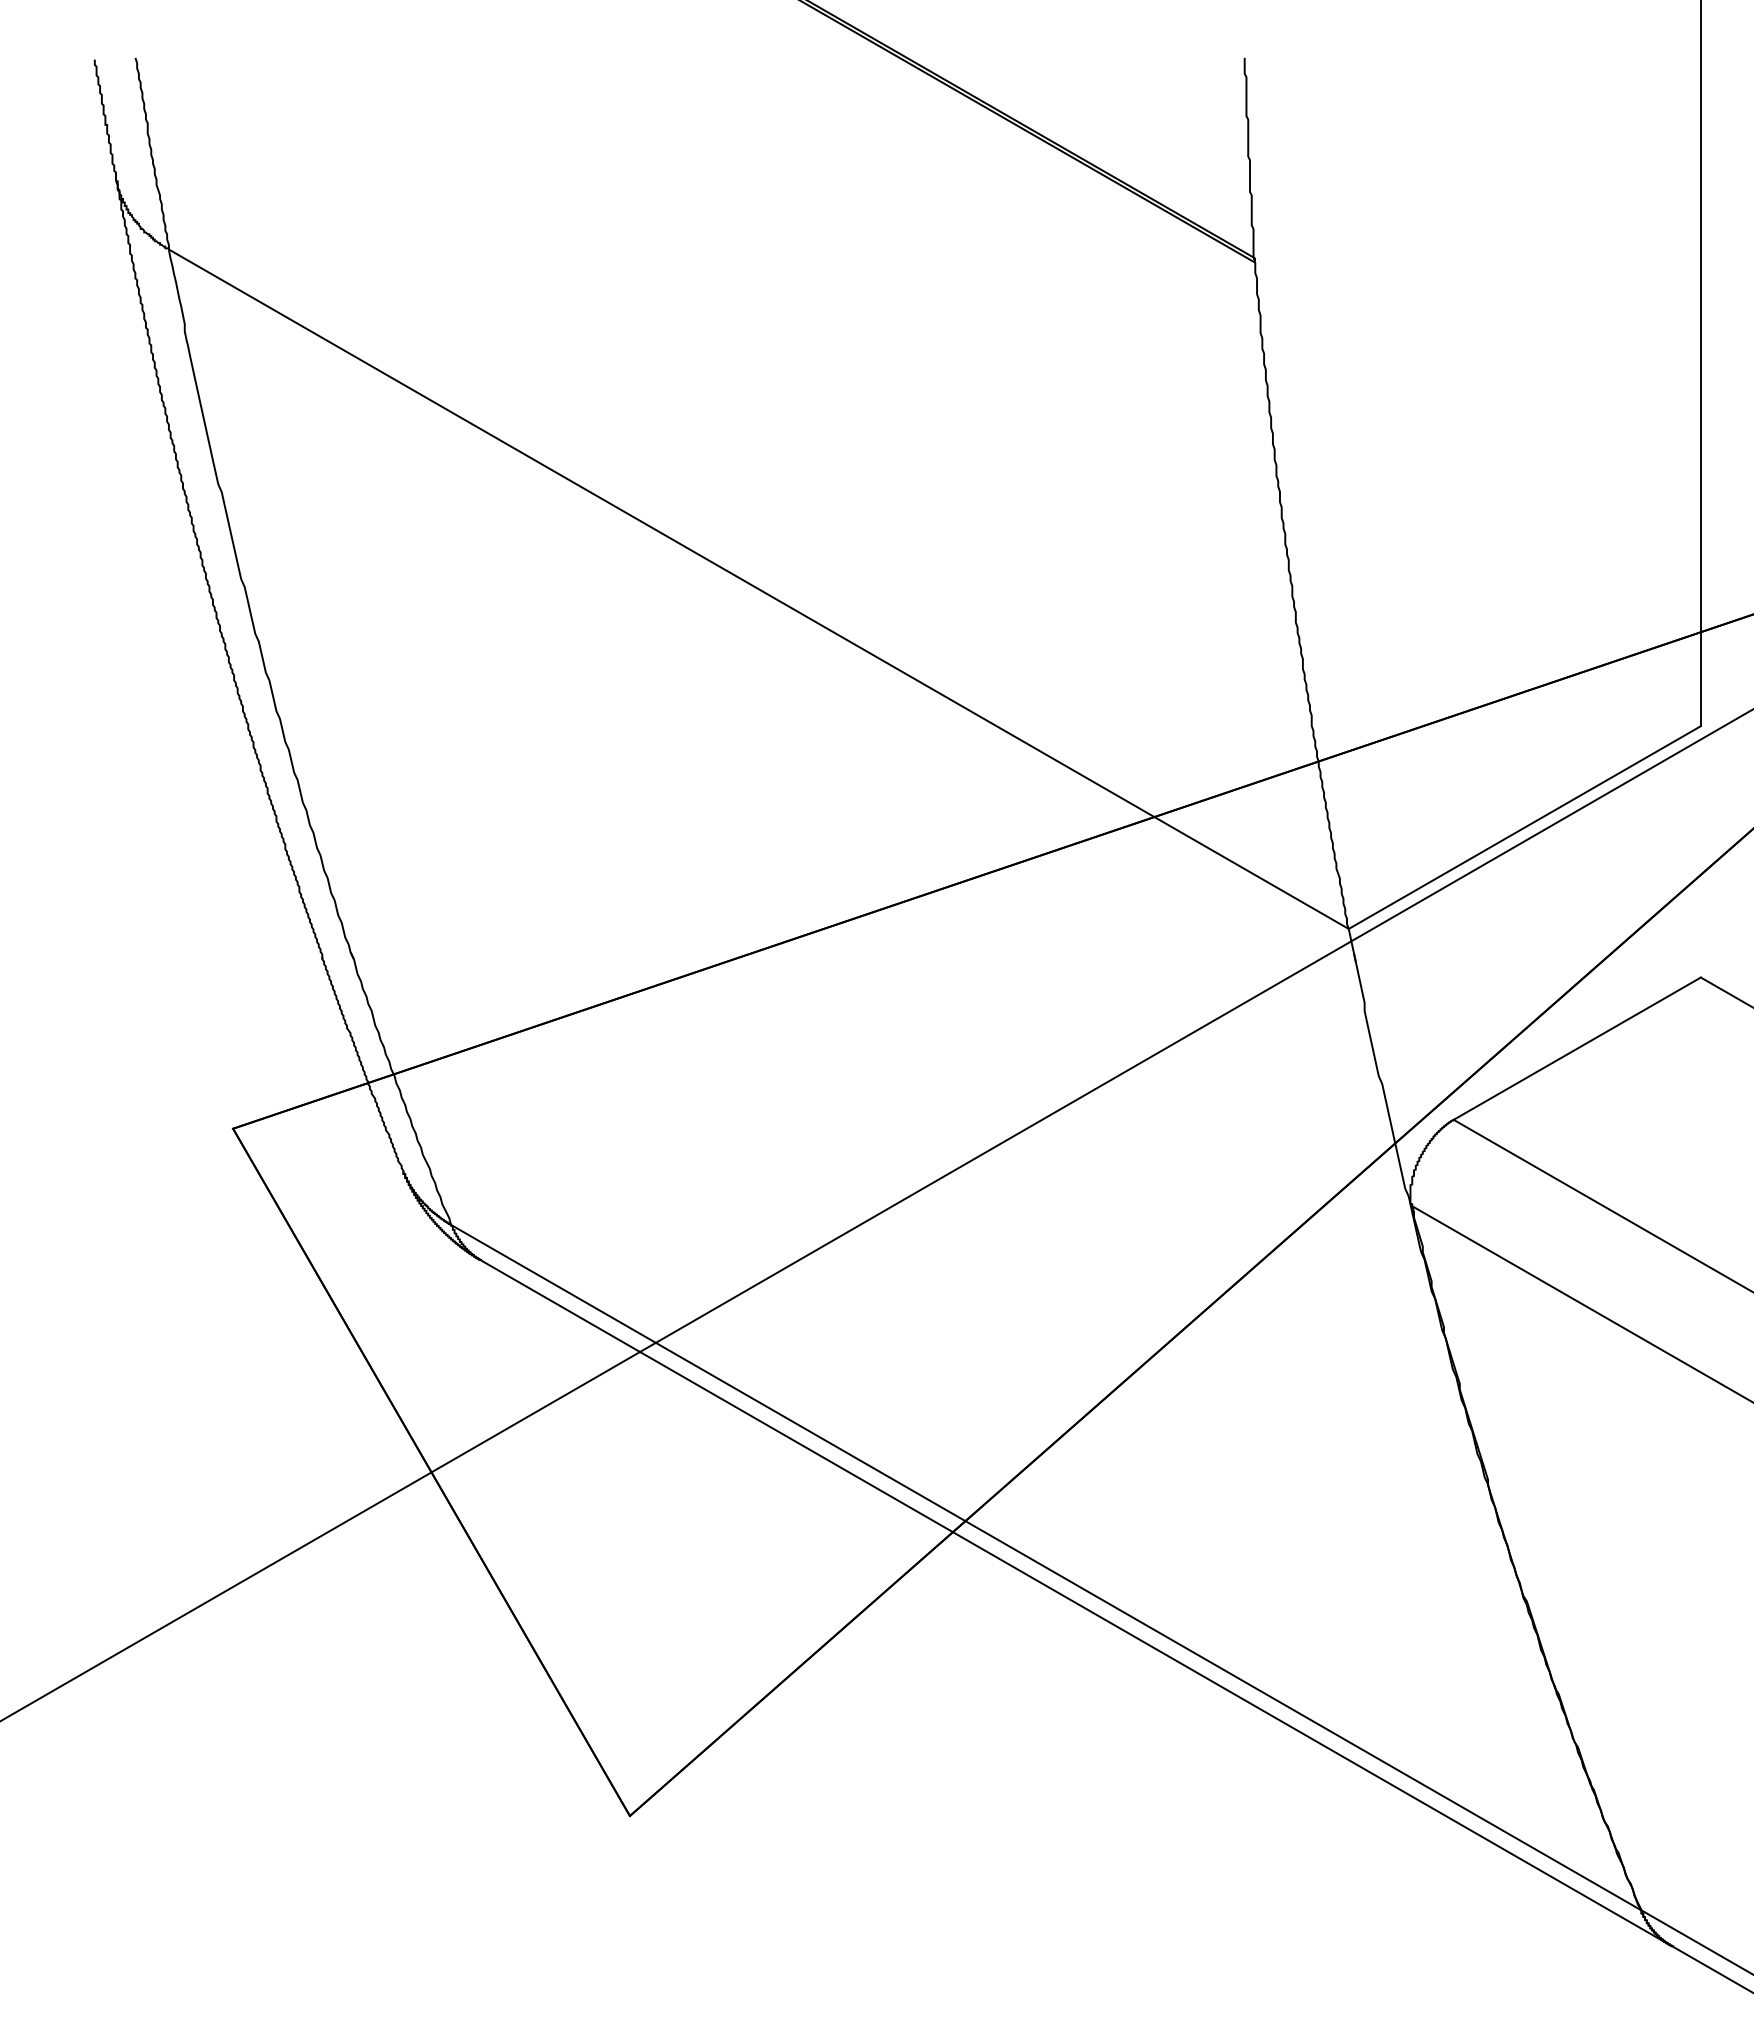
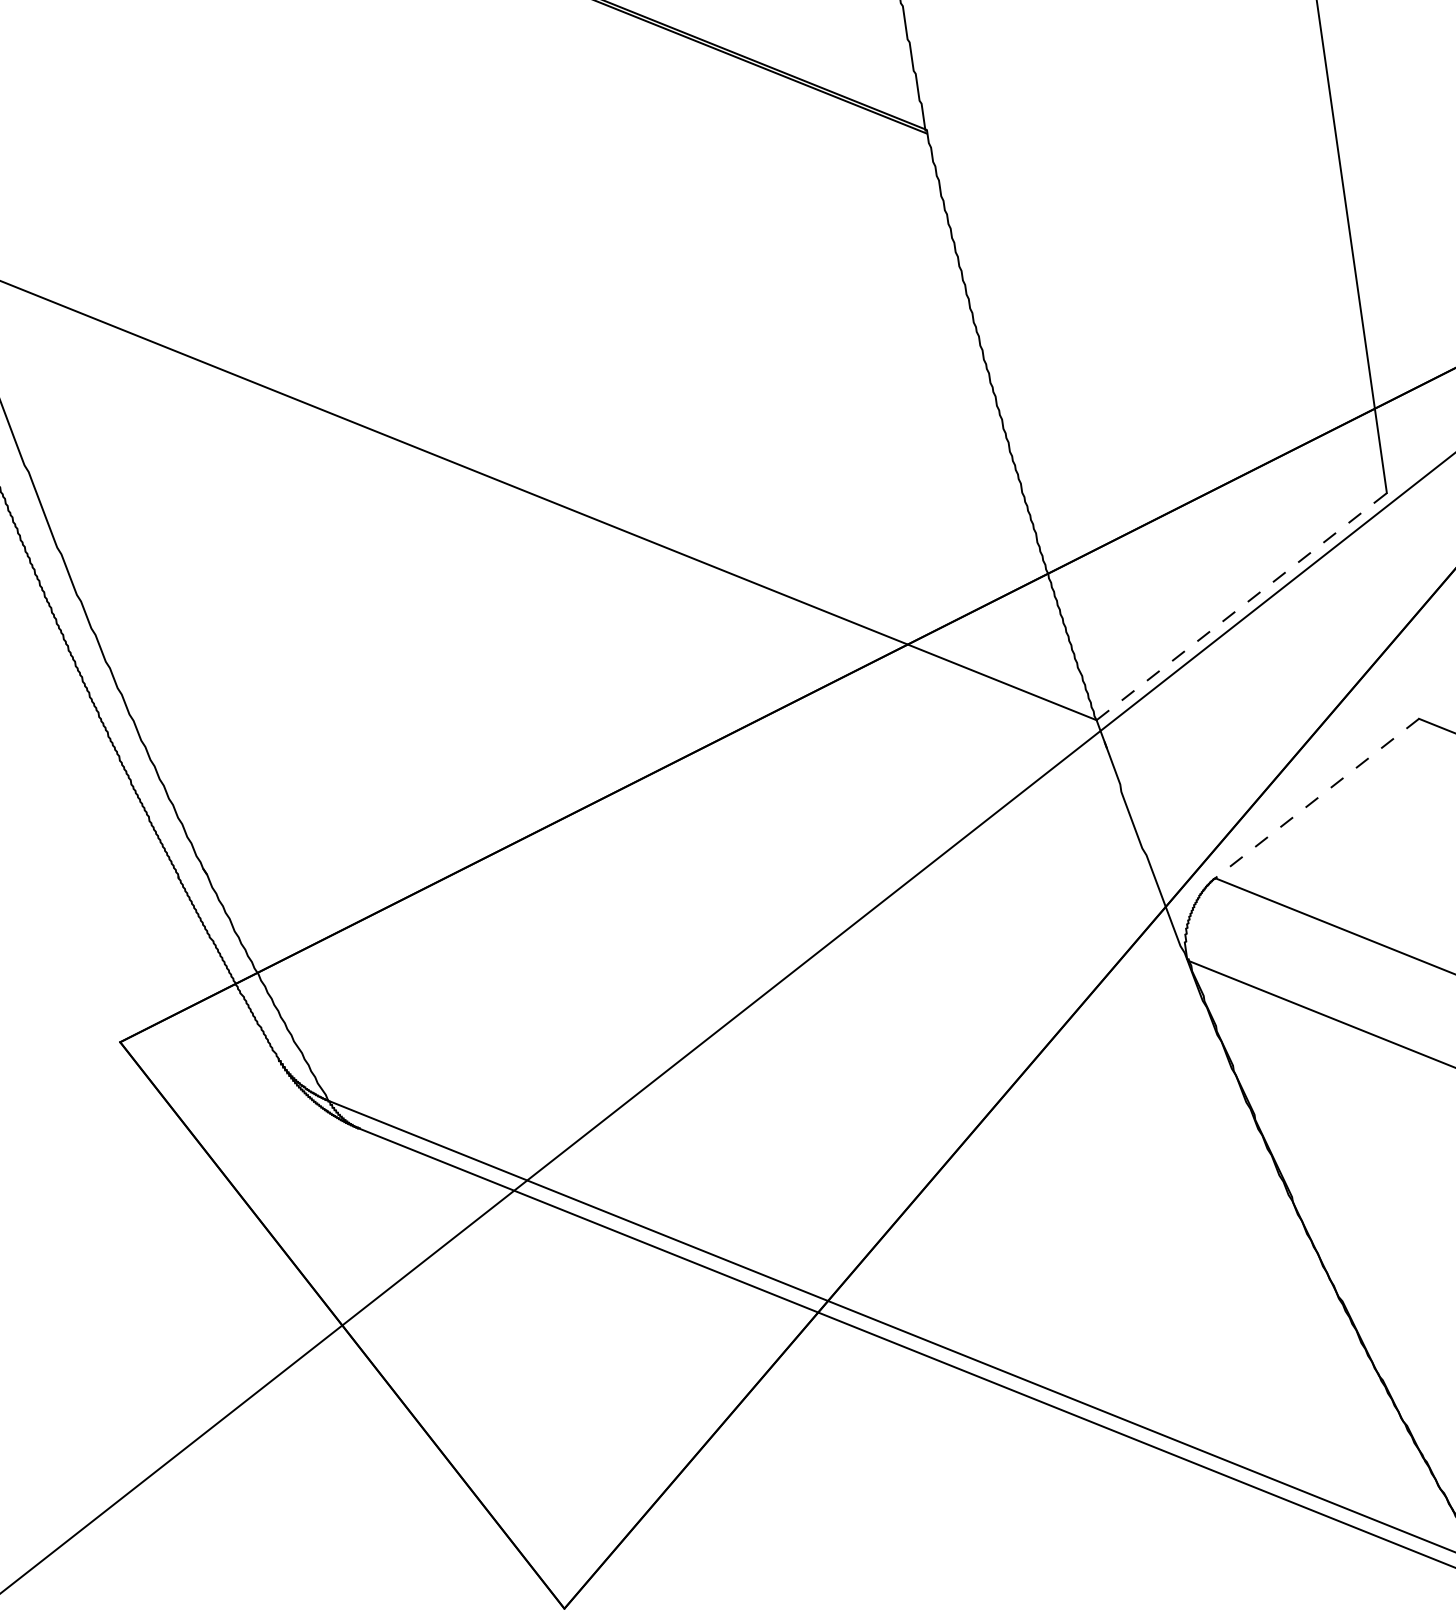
line: (1525, 827) -> (1242, 606), solid -> dashed
line: (1577, 1048) -> (1317, 798), solid -> dashed

